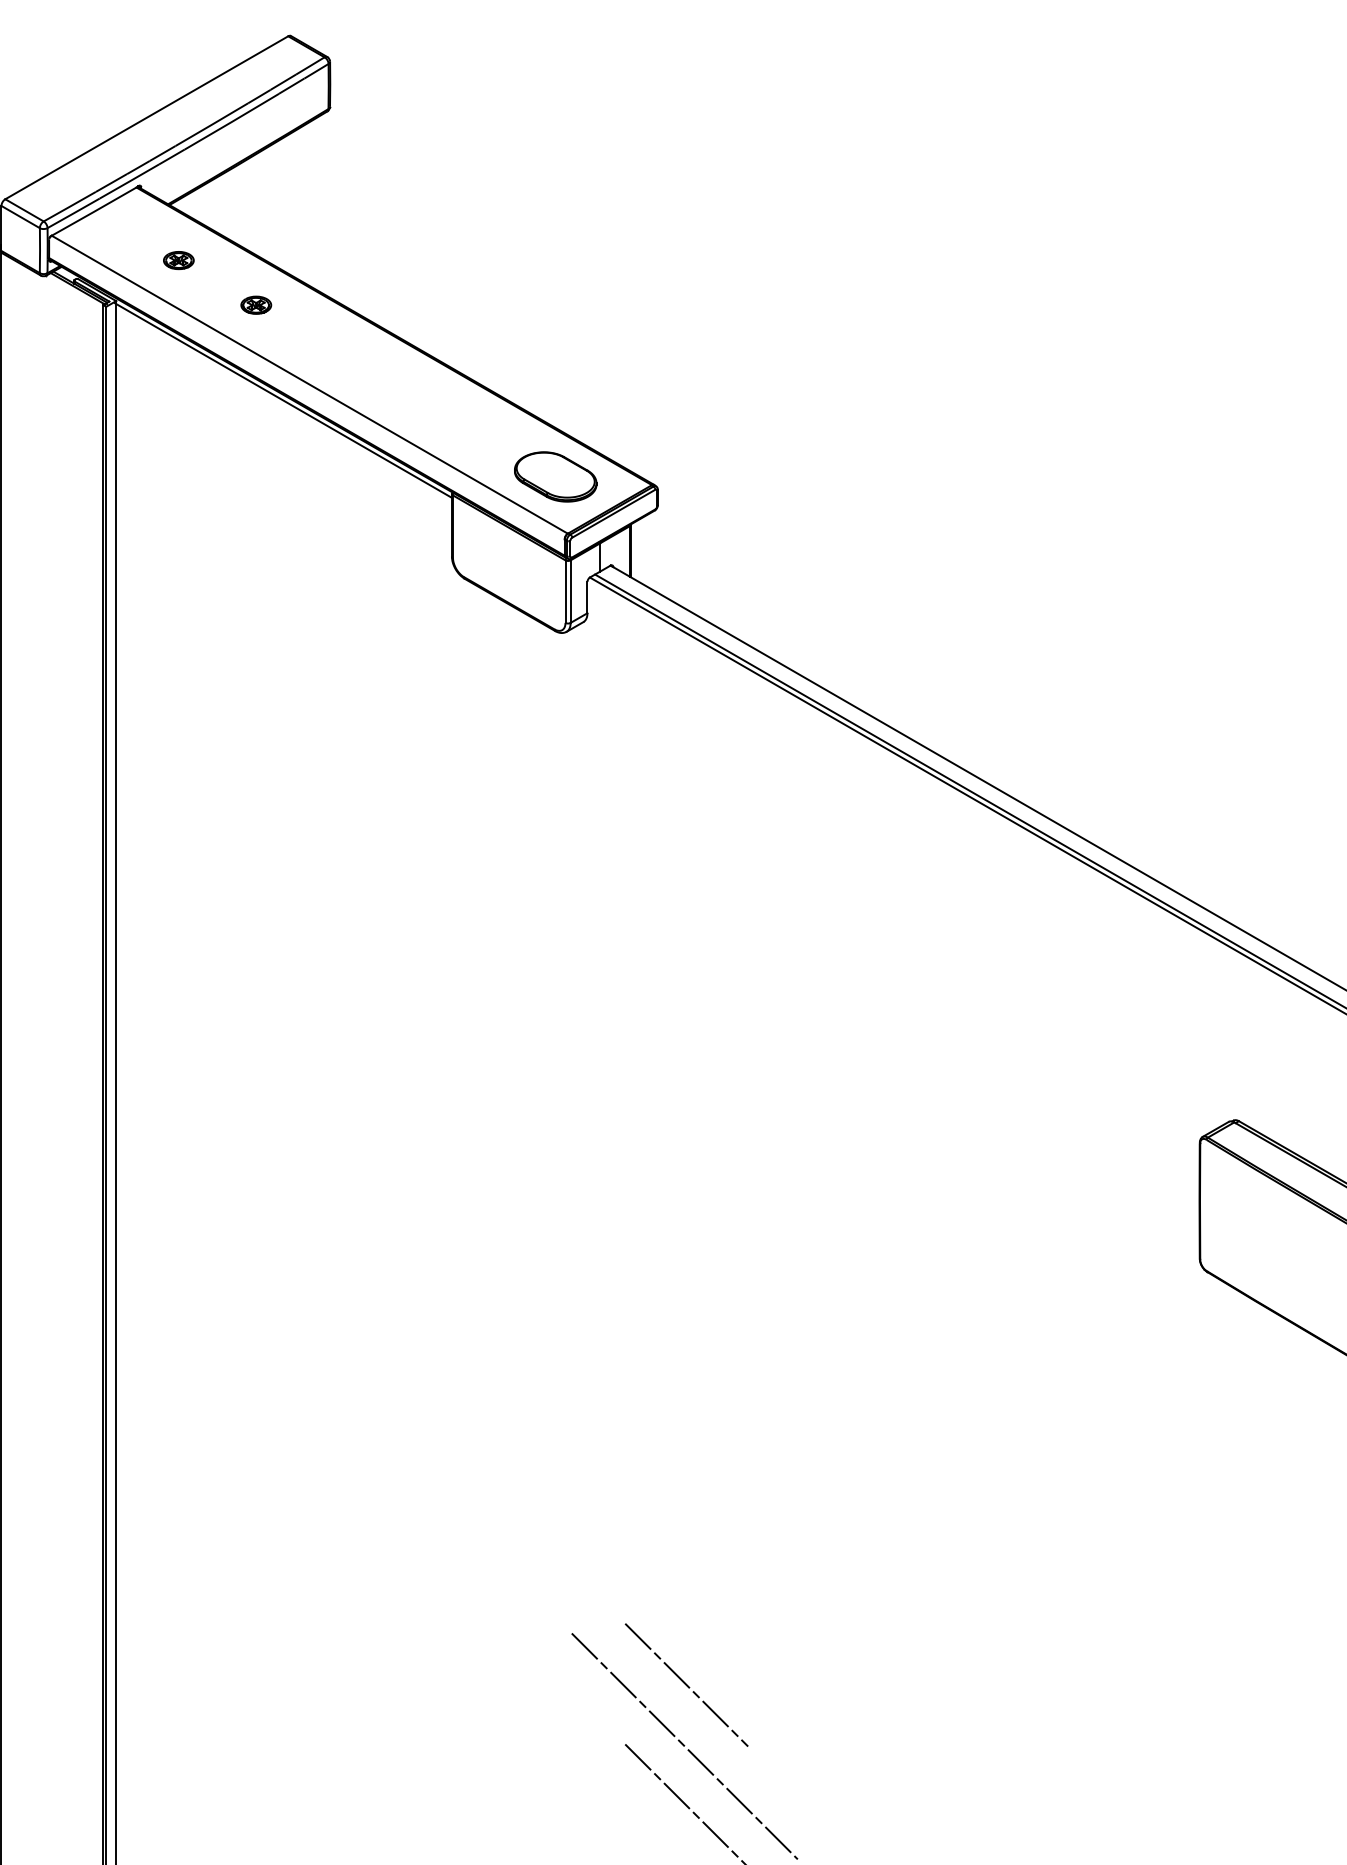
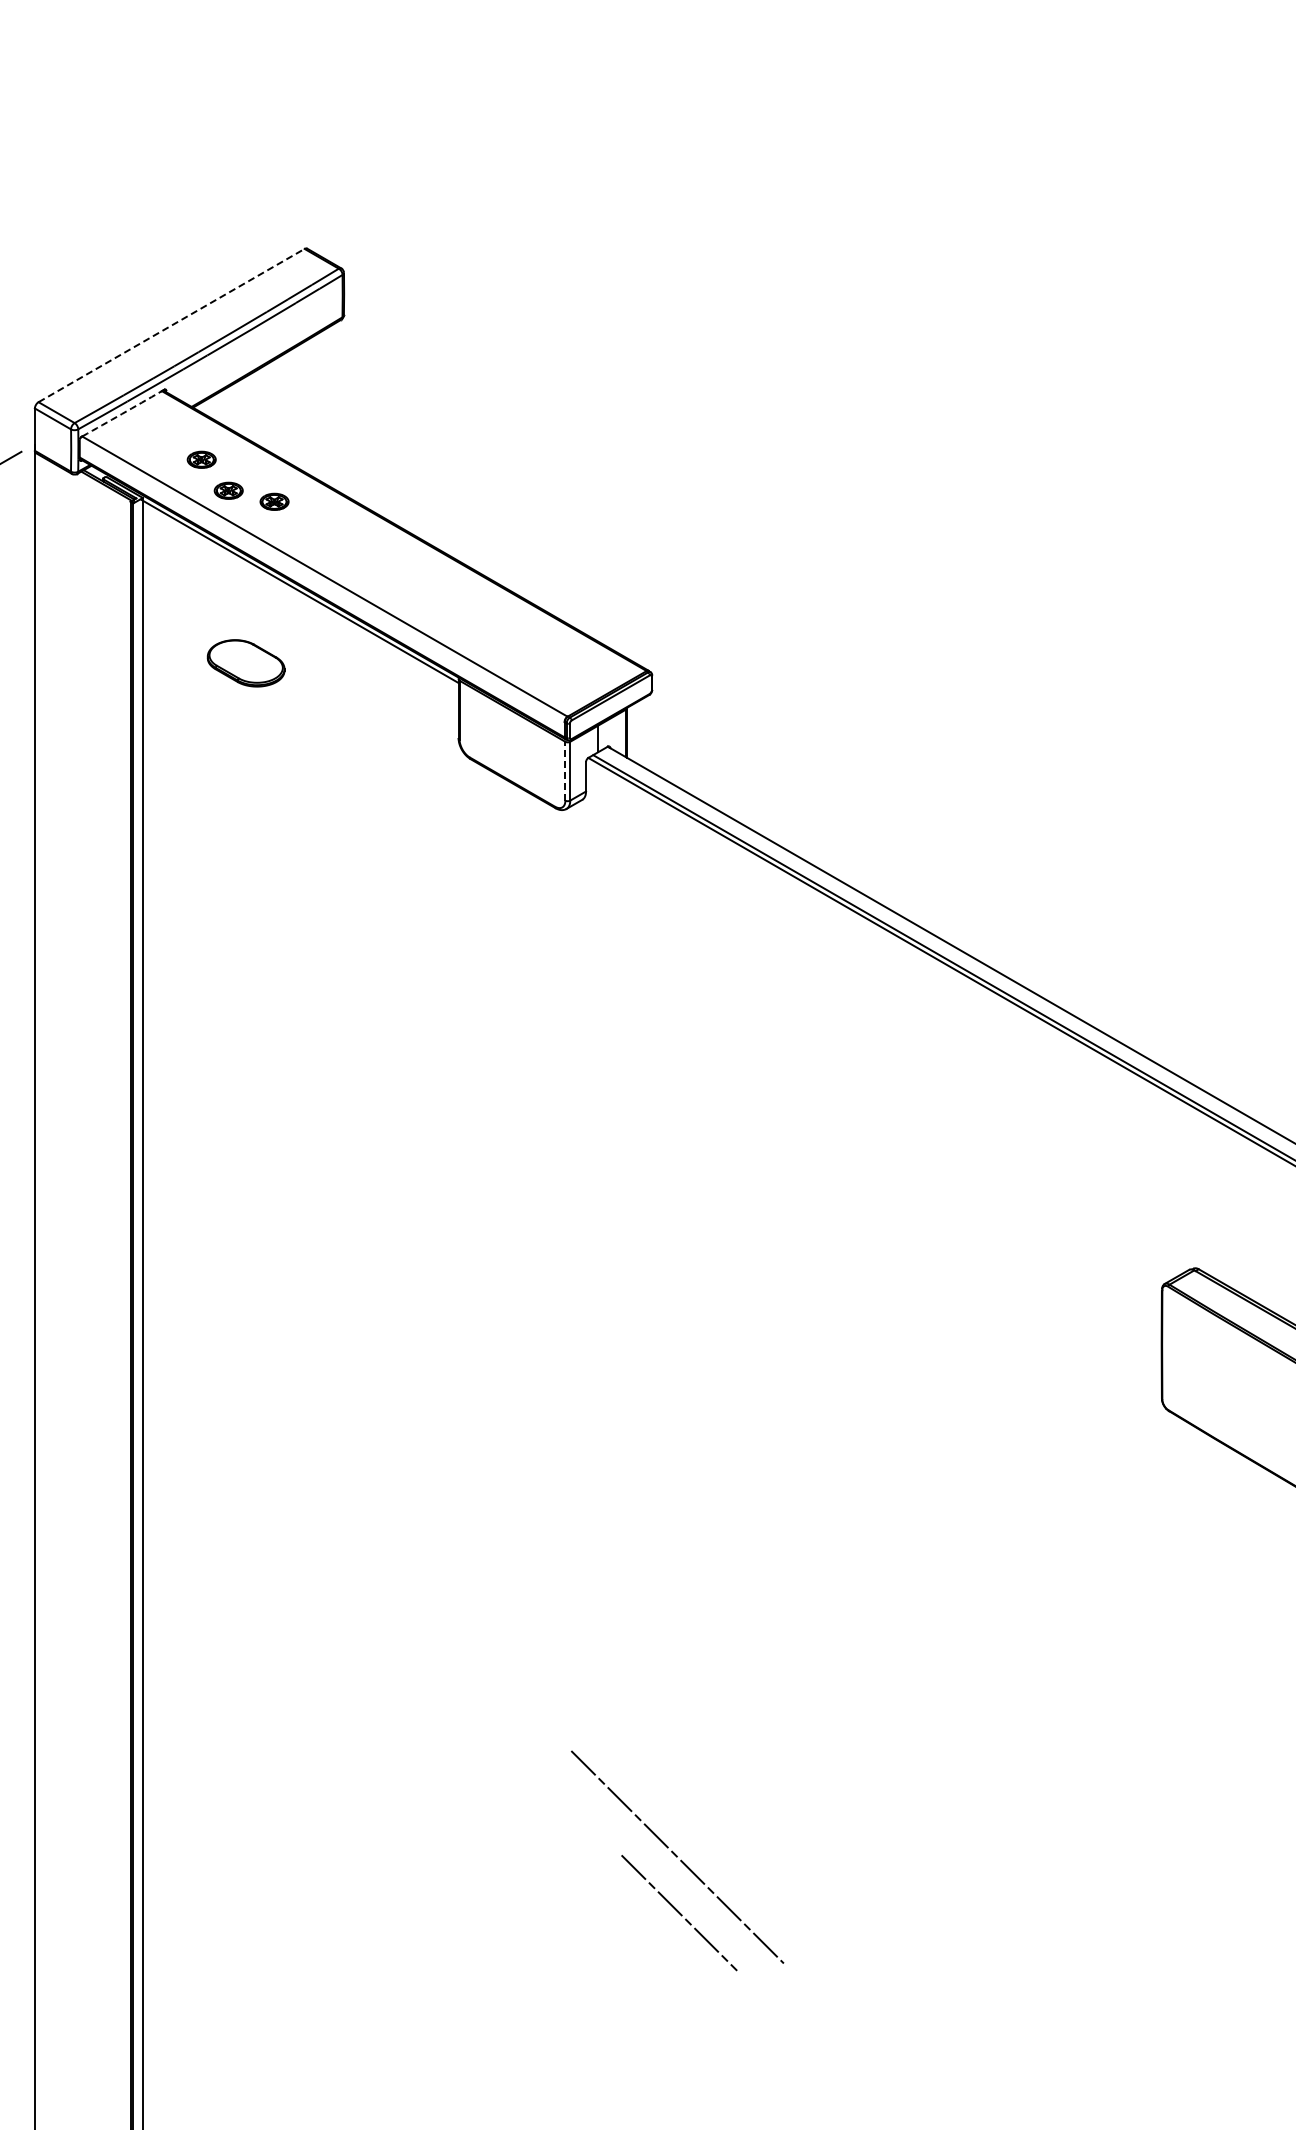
line: (146, 117) -> (171, 325), solid -> dashed
arc: (93, 212) -> (121, 414), solid -> dashed
part: (207, 293) -> (228, 490), added
part: (554, 477) -> (245, 663), moved
line: (565, 590) -> (565, 770), solid -> dashed
line: (686, 1685) -> (679, 1799), removed

